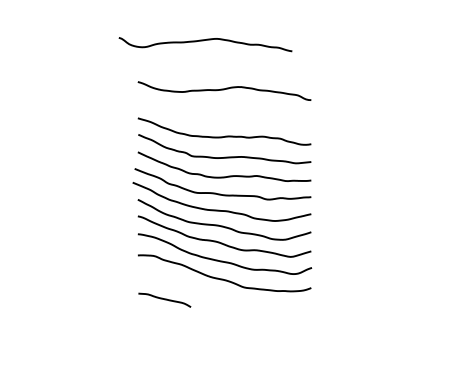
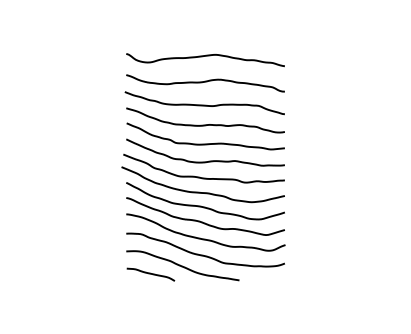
curve: (203, 41) -> (203, 57), moved
curve: (223, 114) -> (204, 104), added
curve: (199, 290) -> (182, 265), added

